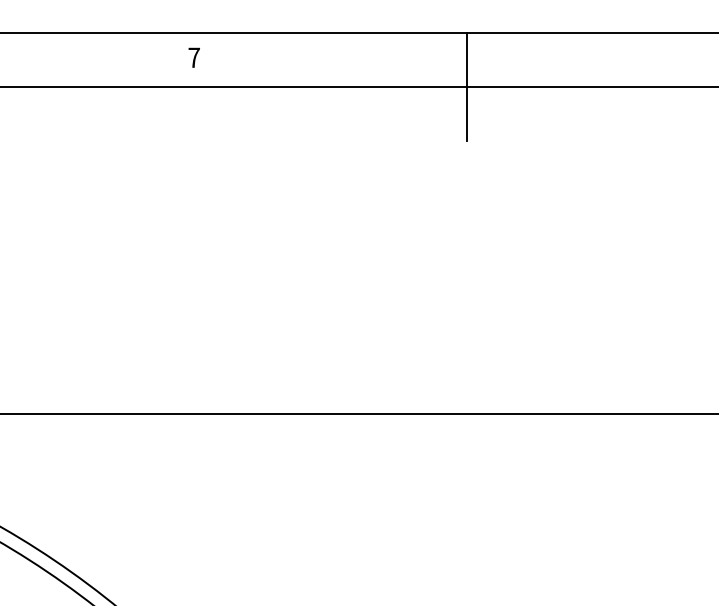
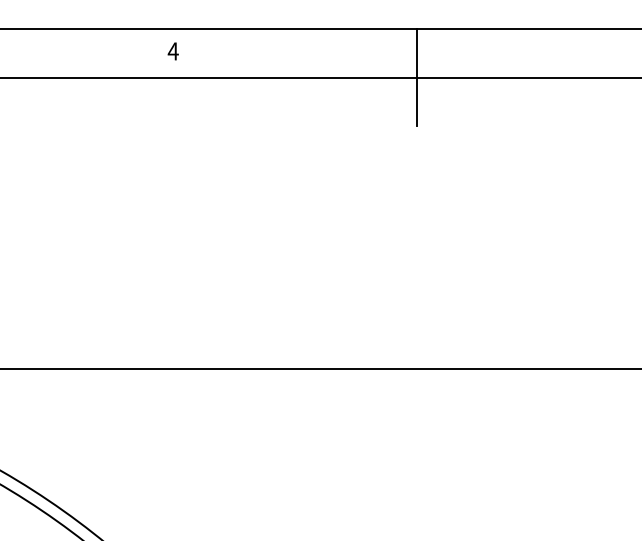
text: (194, 57) -> (173, 51), 7 -> 4

